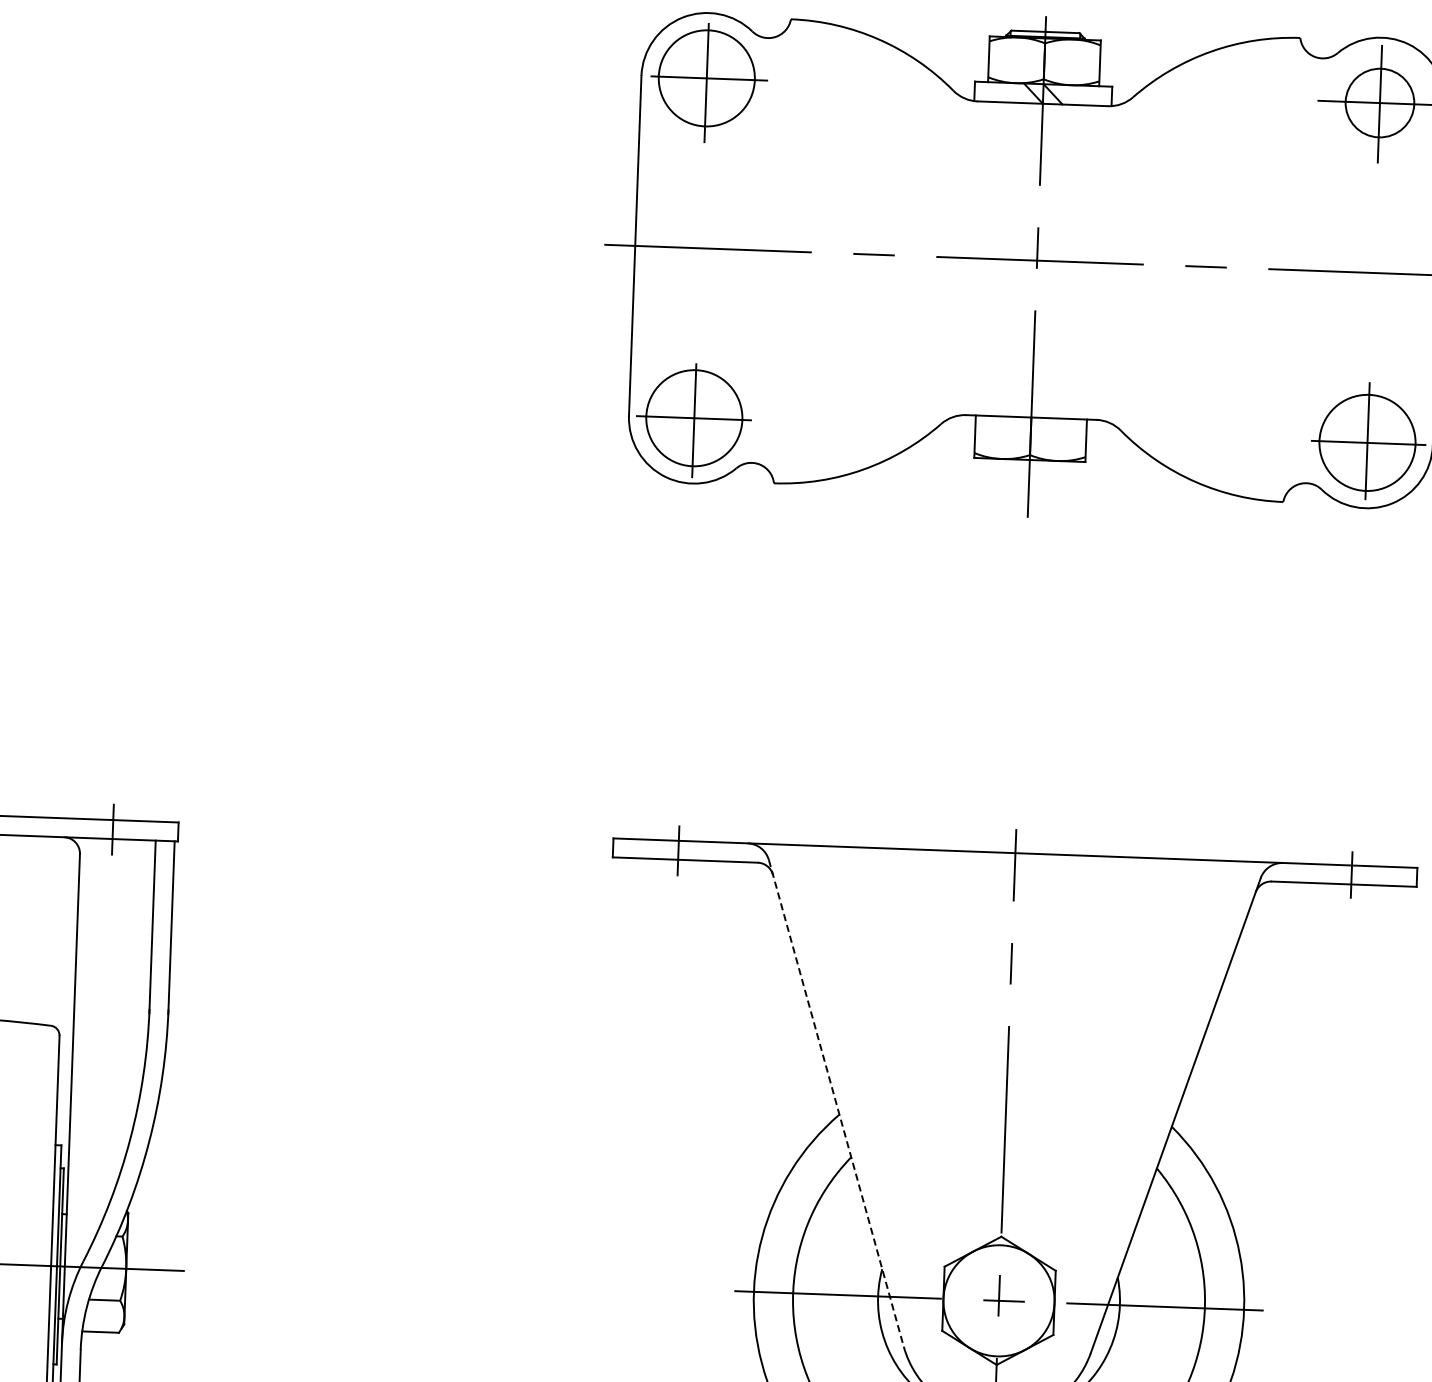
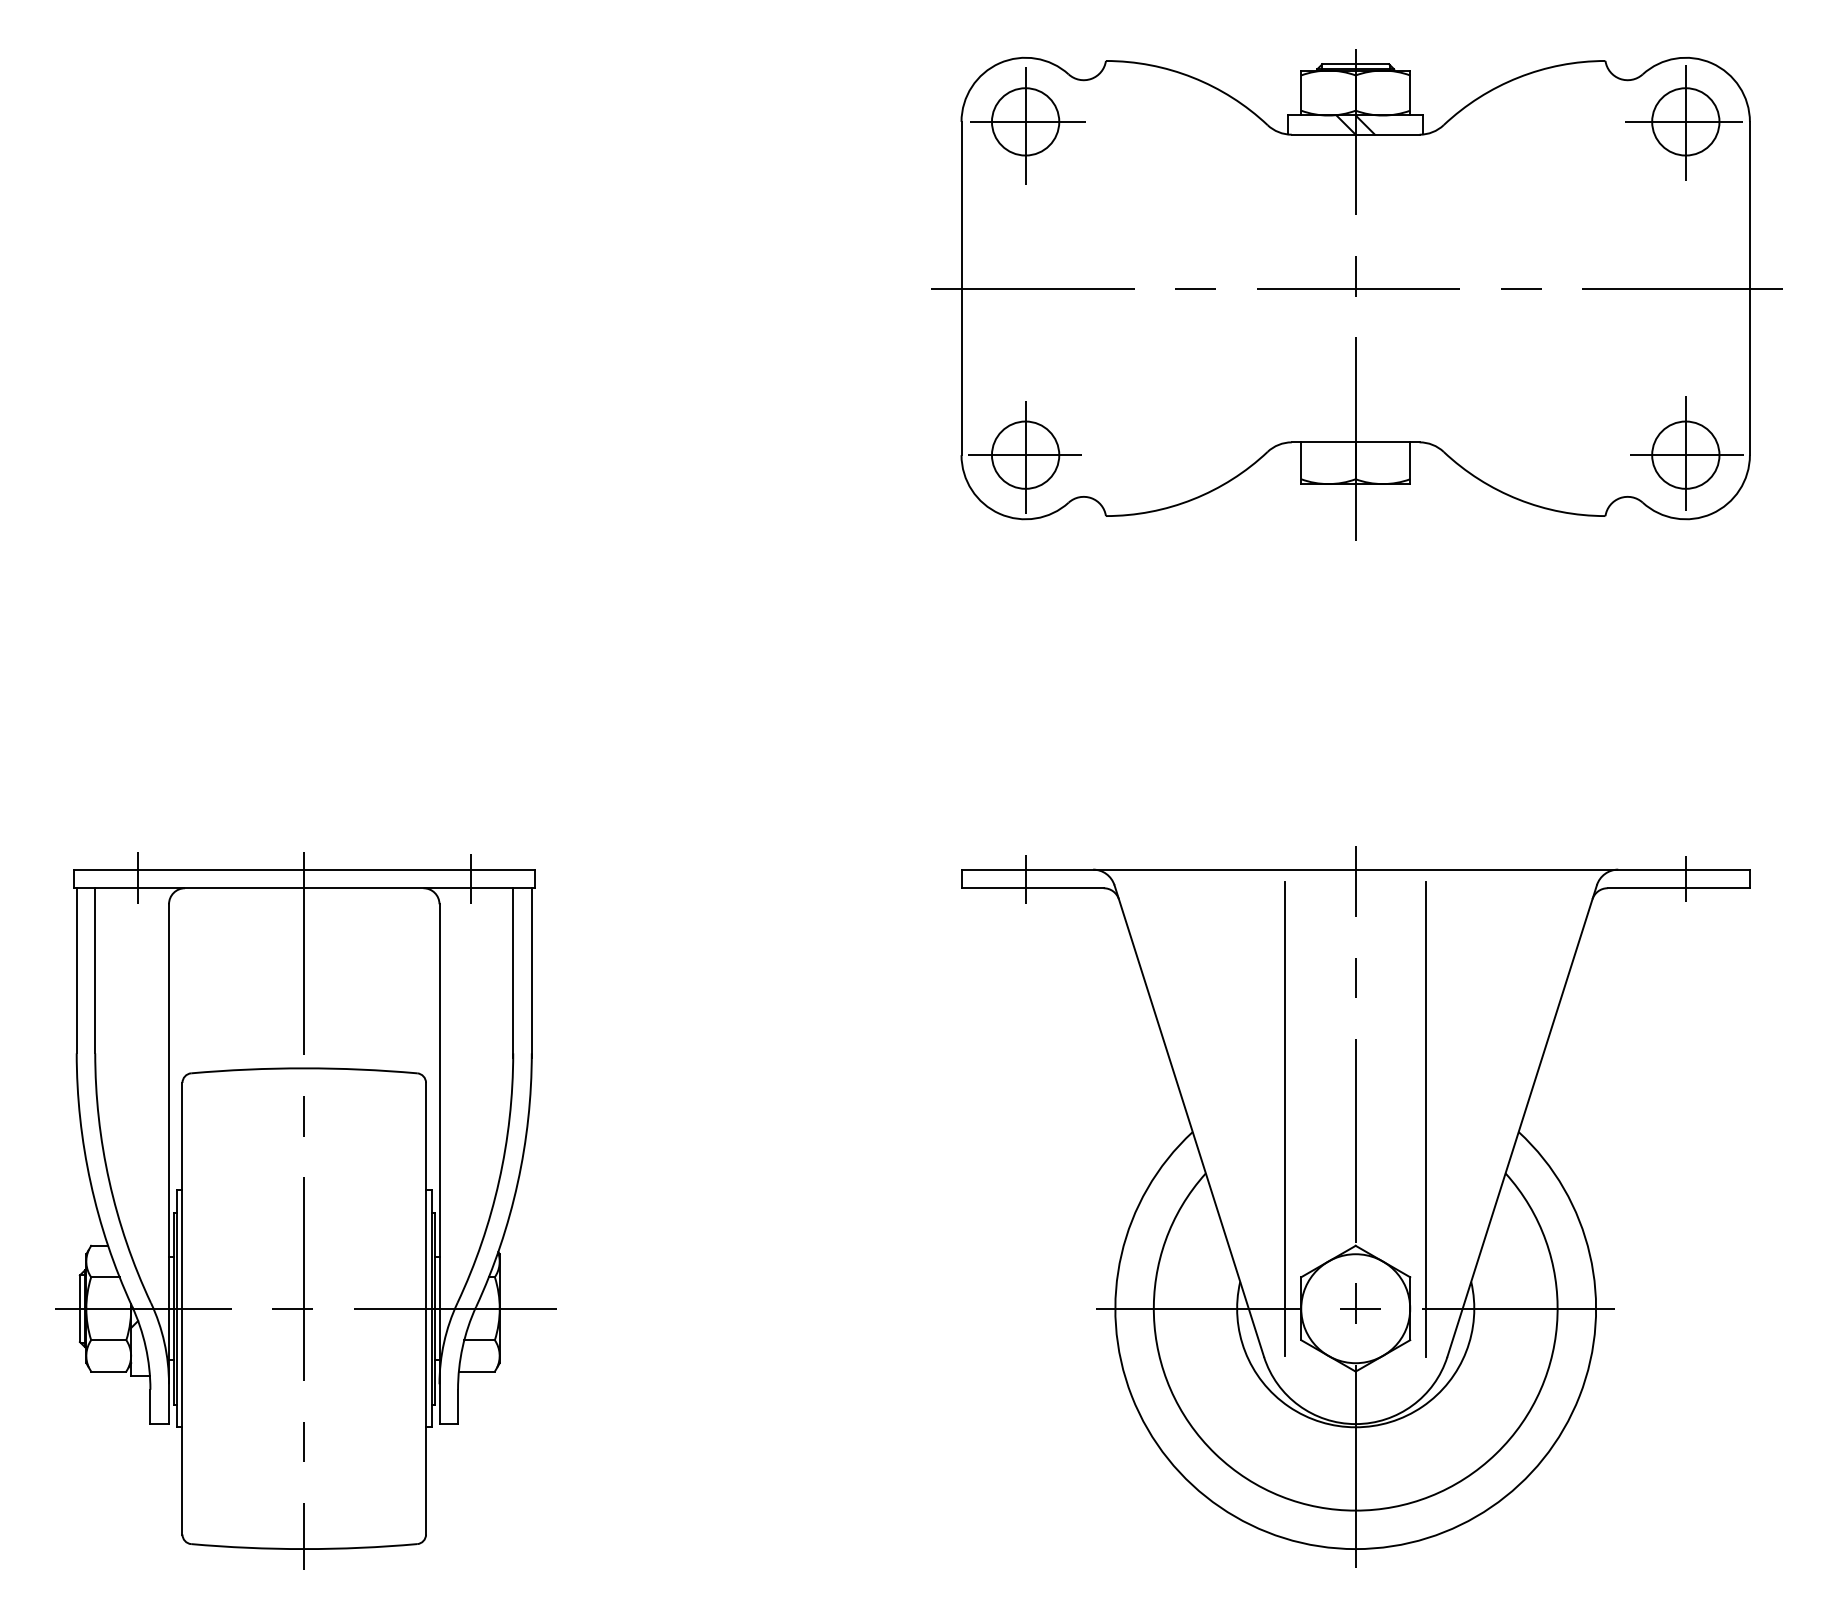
circle: (706, 77) -> (1025, 121), size x0.71
circle: (694, 417) -> (1025, 454), size x0.71
circle: (1367, 442) -> (1685, 454), size x0.71
line: (836, 1103) -> (1189, 1121), dashed -> solid
line: (934, 1104) -> (1285, 1118), added
line: (1078, 1110) -> (1426, 1119), added

